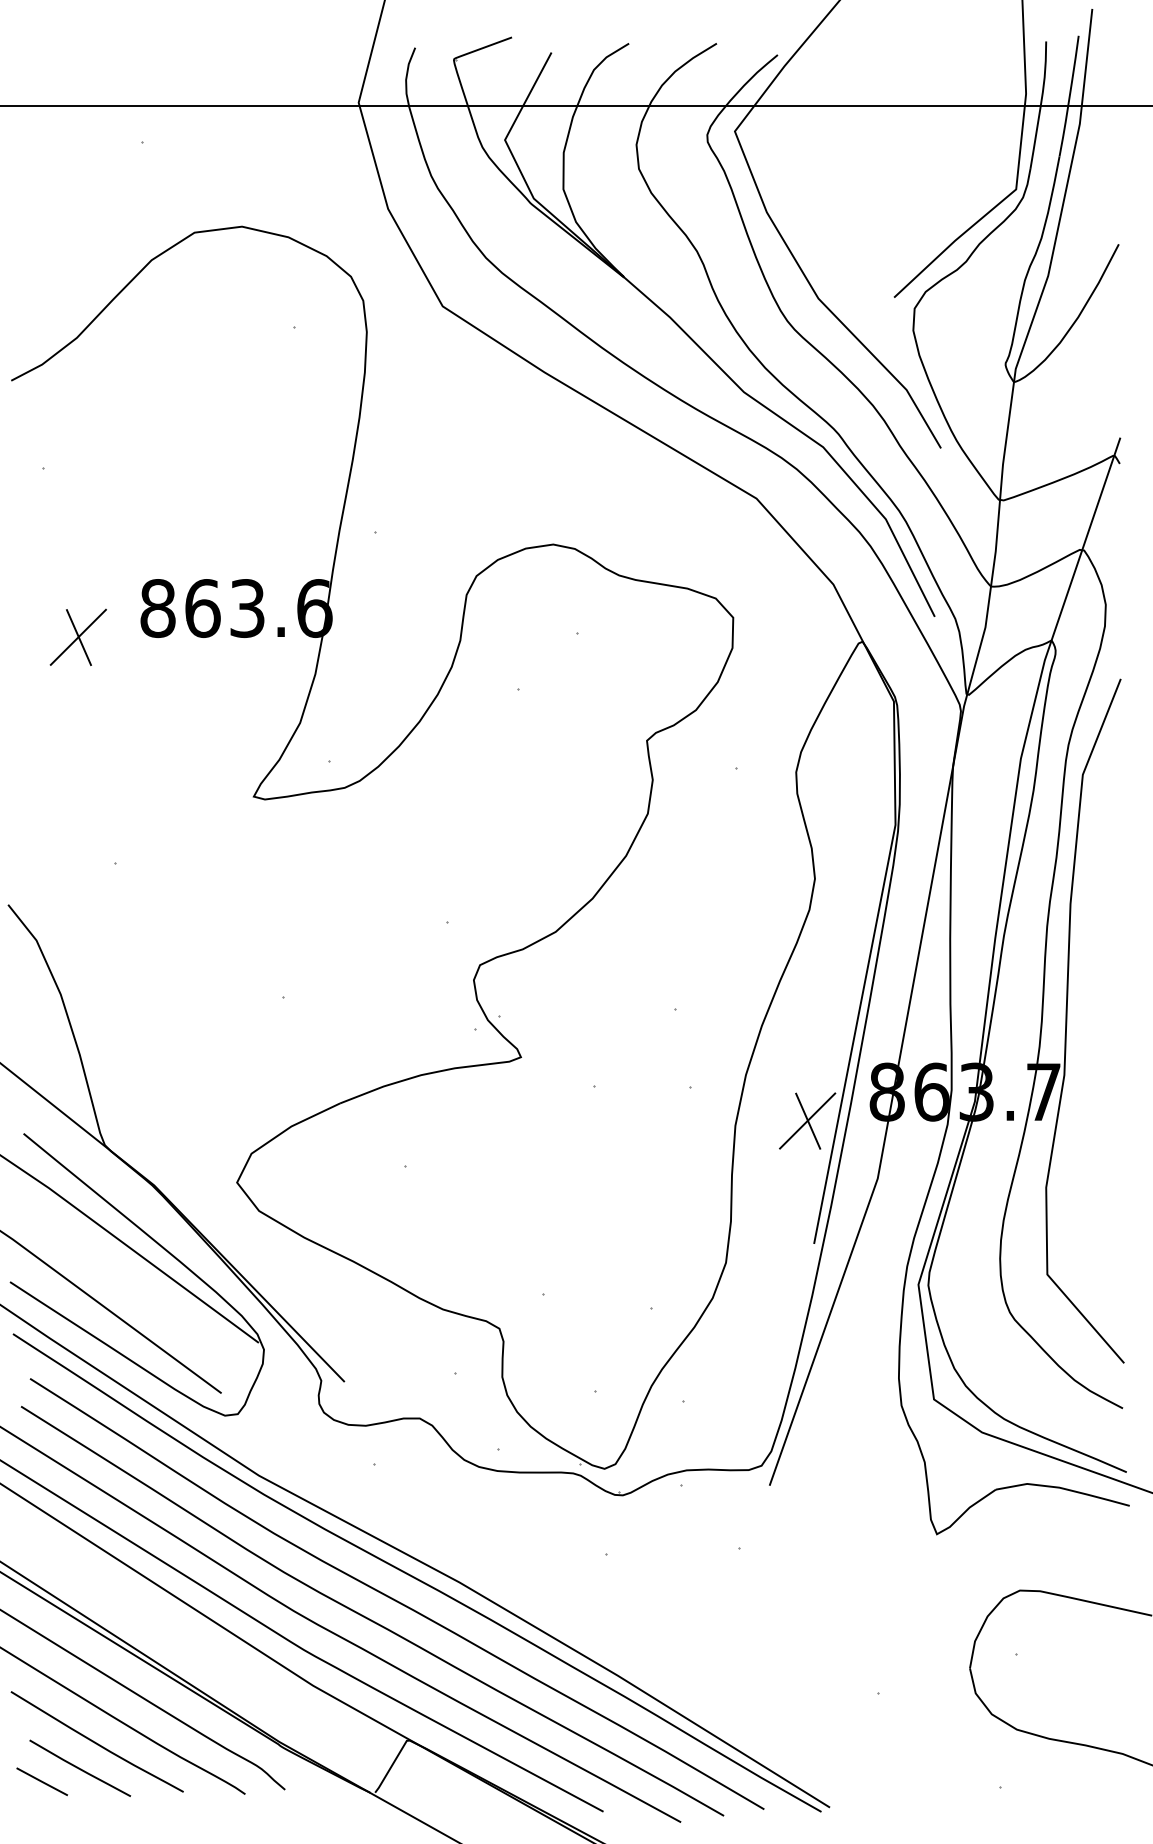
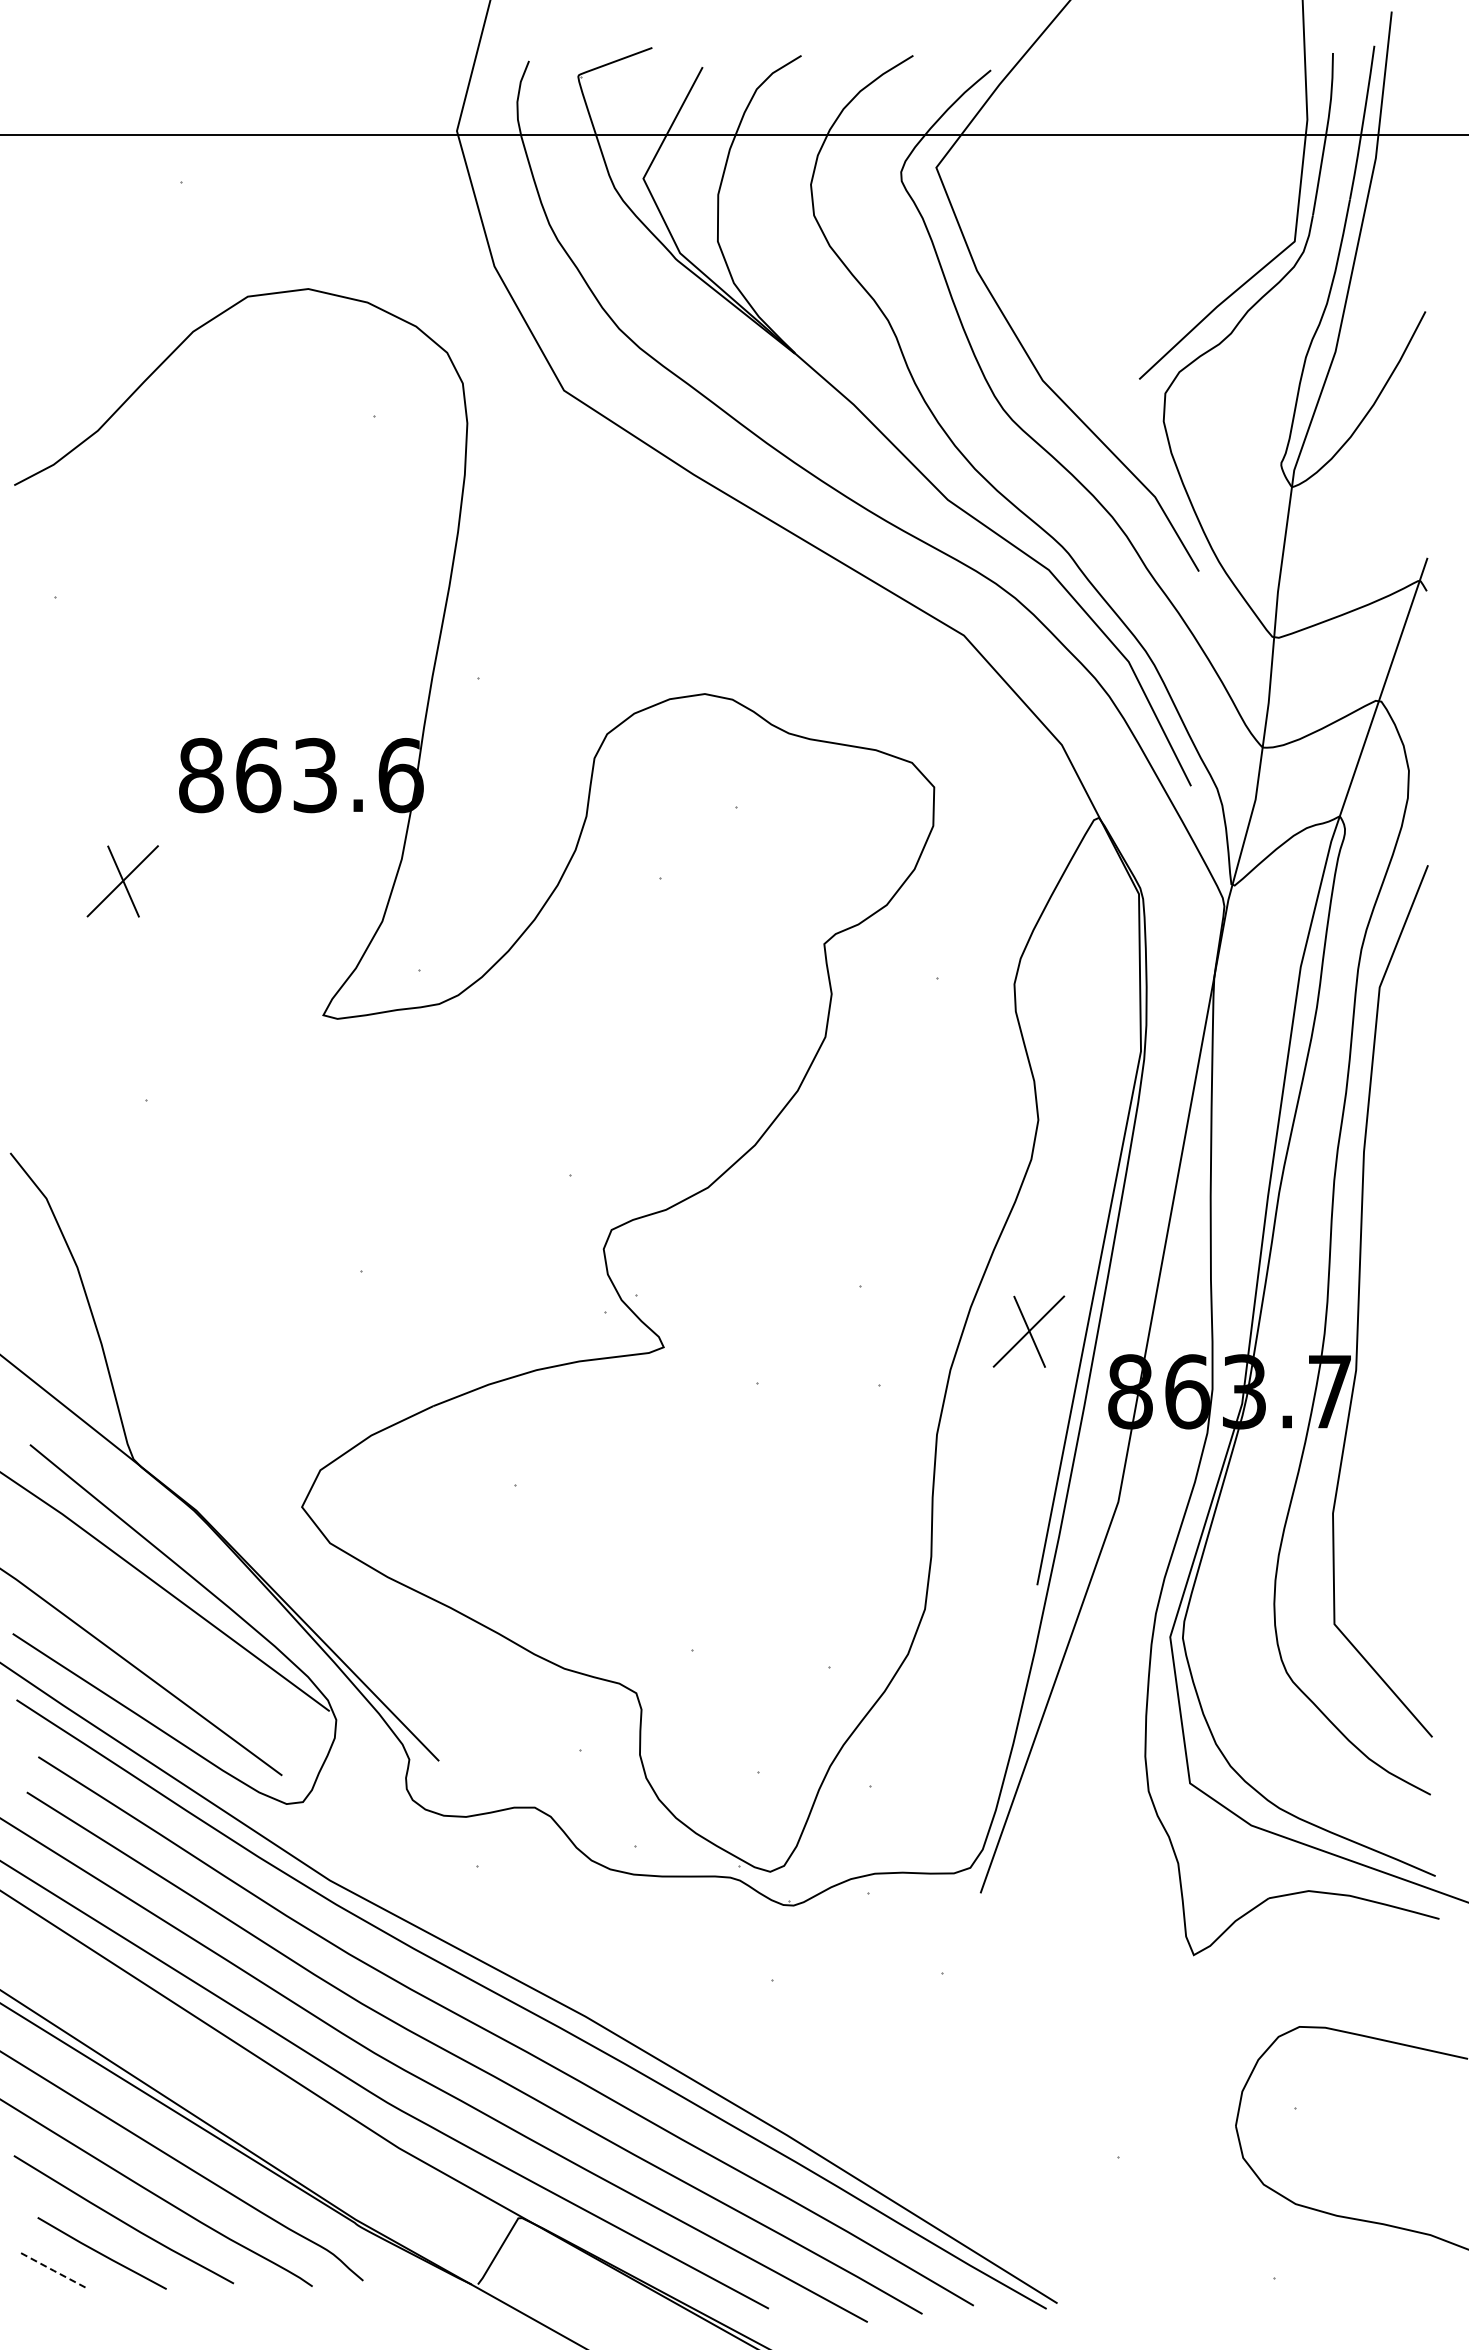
part: (78, 637) -> (122, 881), moved
part: (807, 1120) -> (1028, 1331), moved
line: (42, 1781) -> (53, 2270), solid -> dashed

